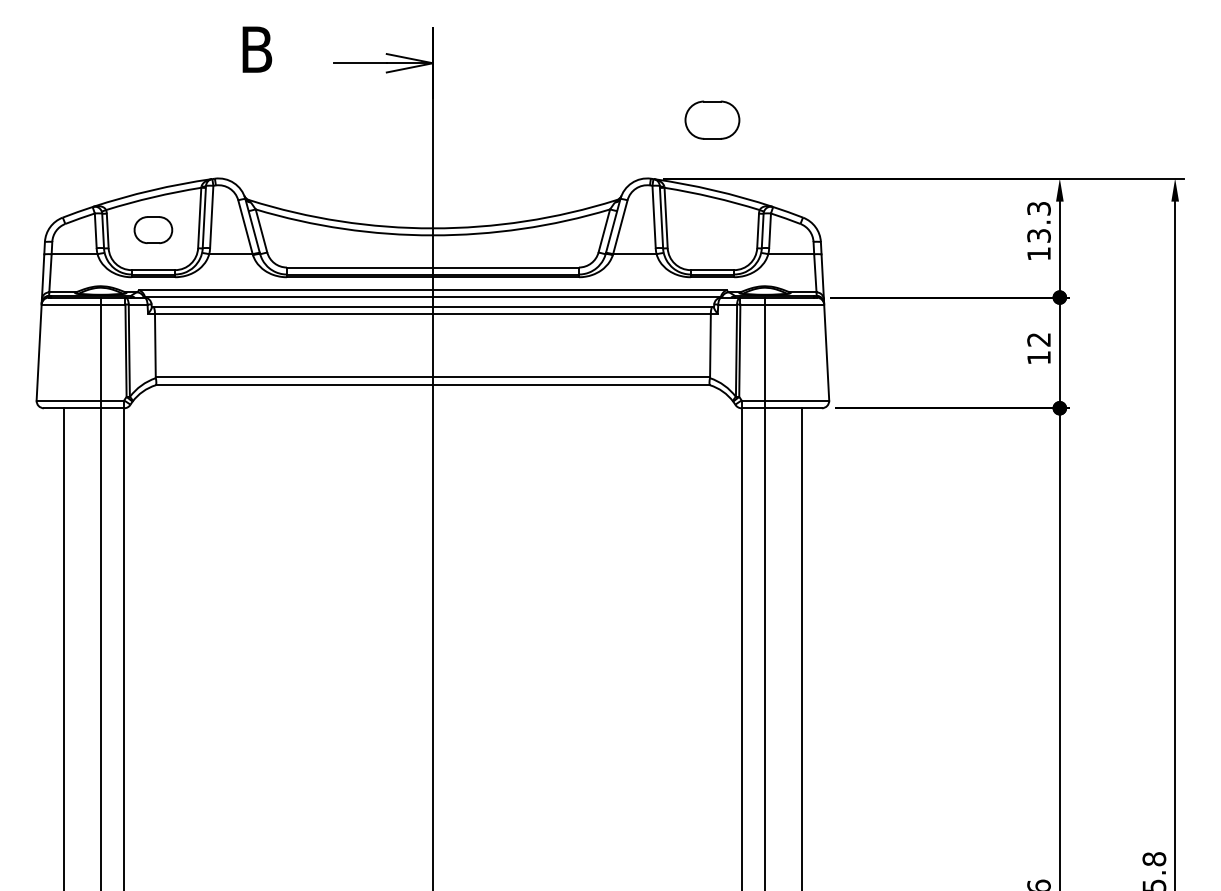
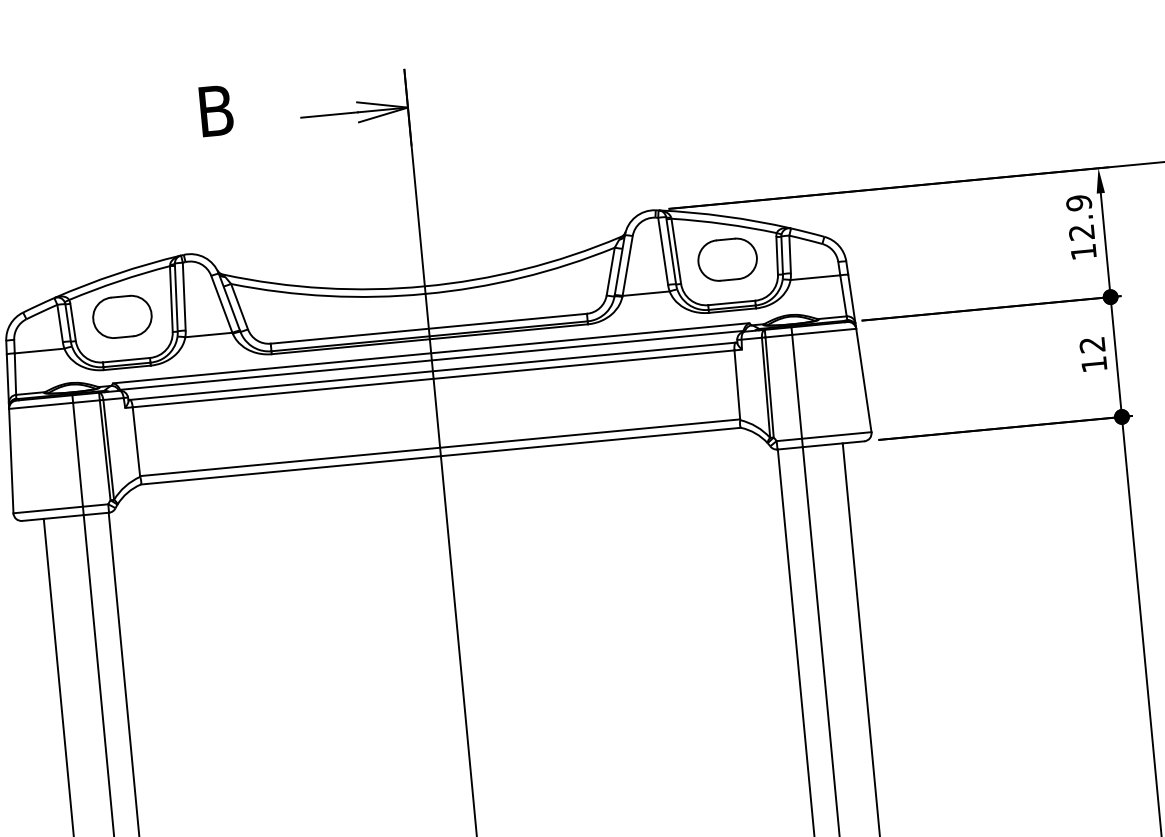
part: (712, 119) -> (727, 258), moved
text: (1038, 221) -> (1079, 216), 13.3 -> 12.9
part: (153, 229) -> (122, 316), size x1.43

